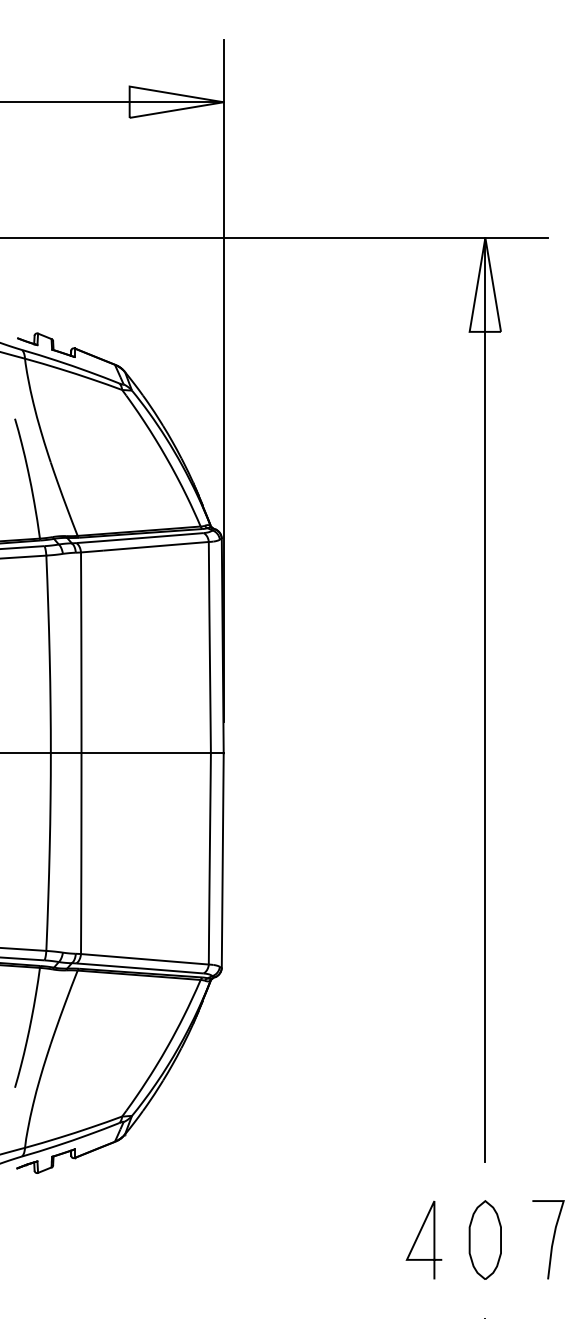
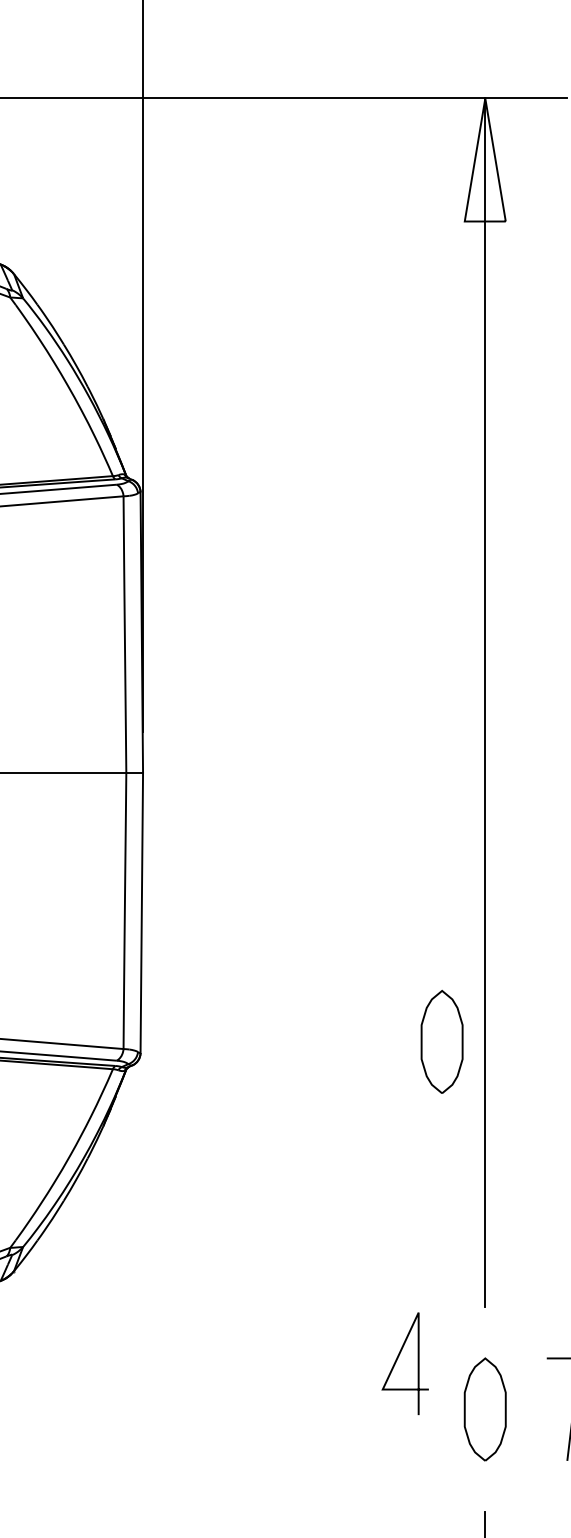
part: (451, 958) -> (441, 1041), added
line: (418, 1237) -> (397, 1360), moved

